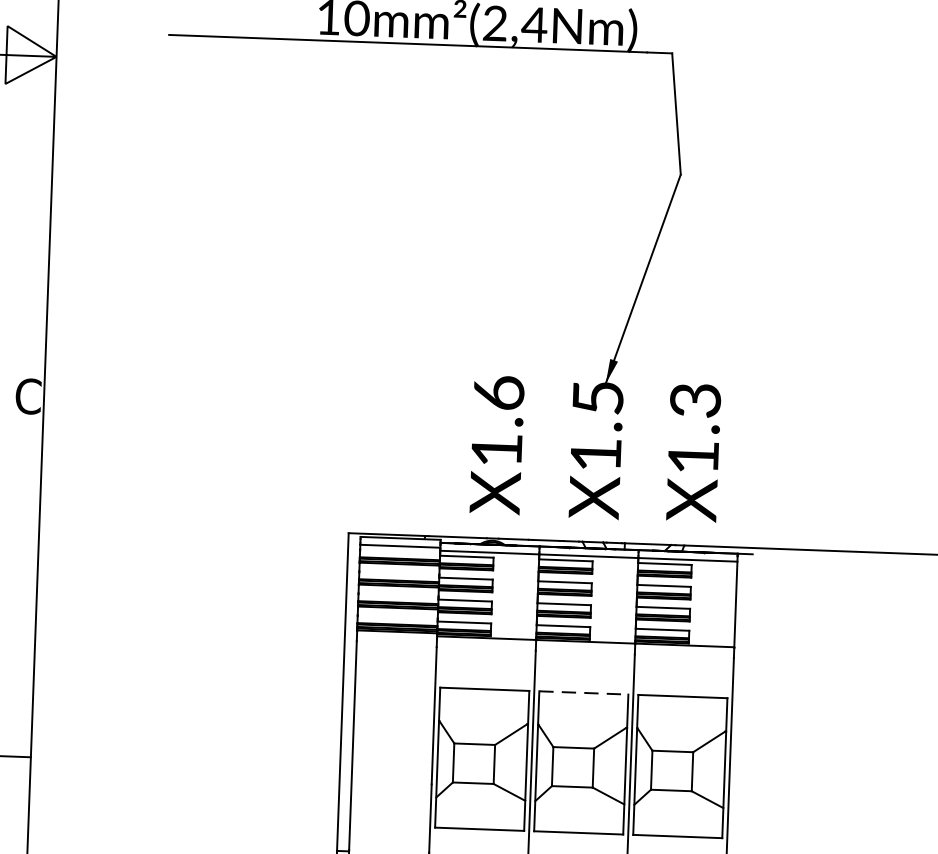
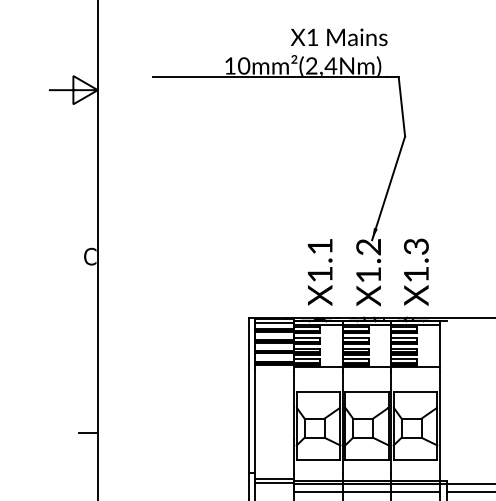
text: (497, 392) -> (319, 246), X1.6 -> X1.1
text: (597, 398) -> (368, 247), X1.5 -> X1.2
line: (584, 692) -> (367, 391), dashed -> solid

